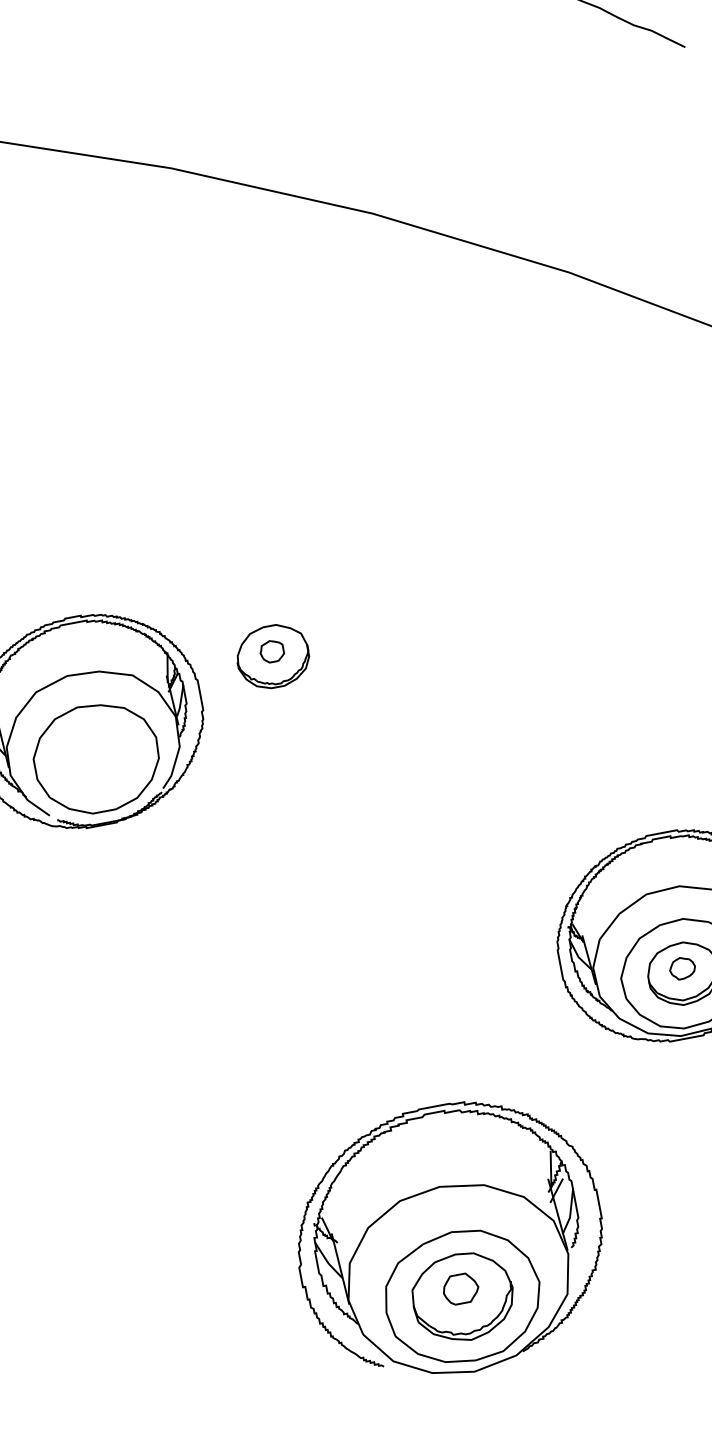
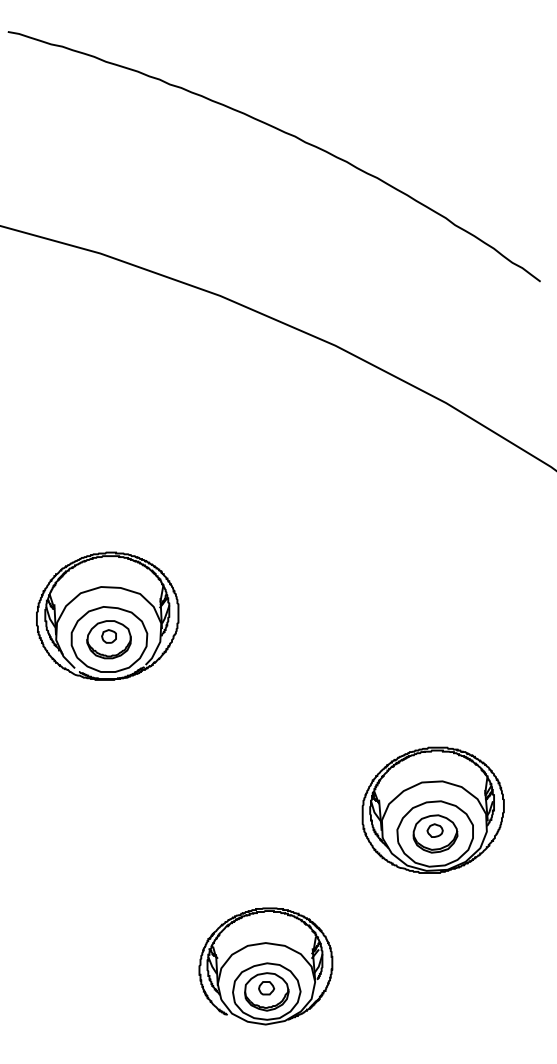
part: (272, 656) -> (108, 639), moved
part: (449, 1240) -> (265, 966), size x0.71

